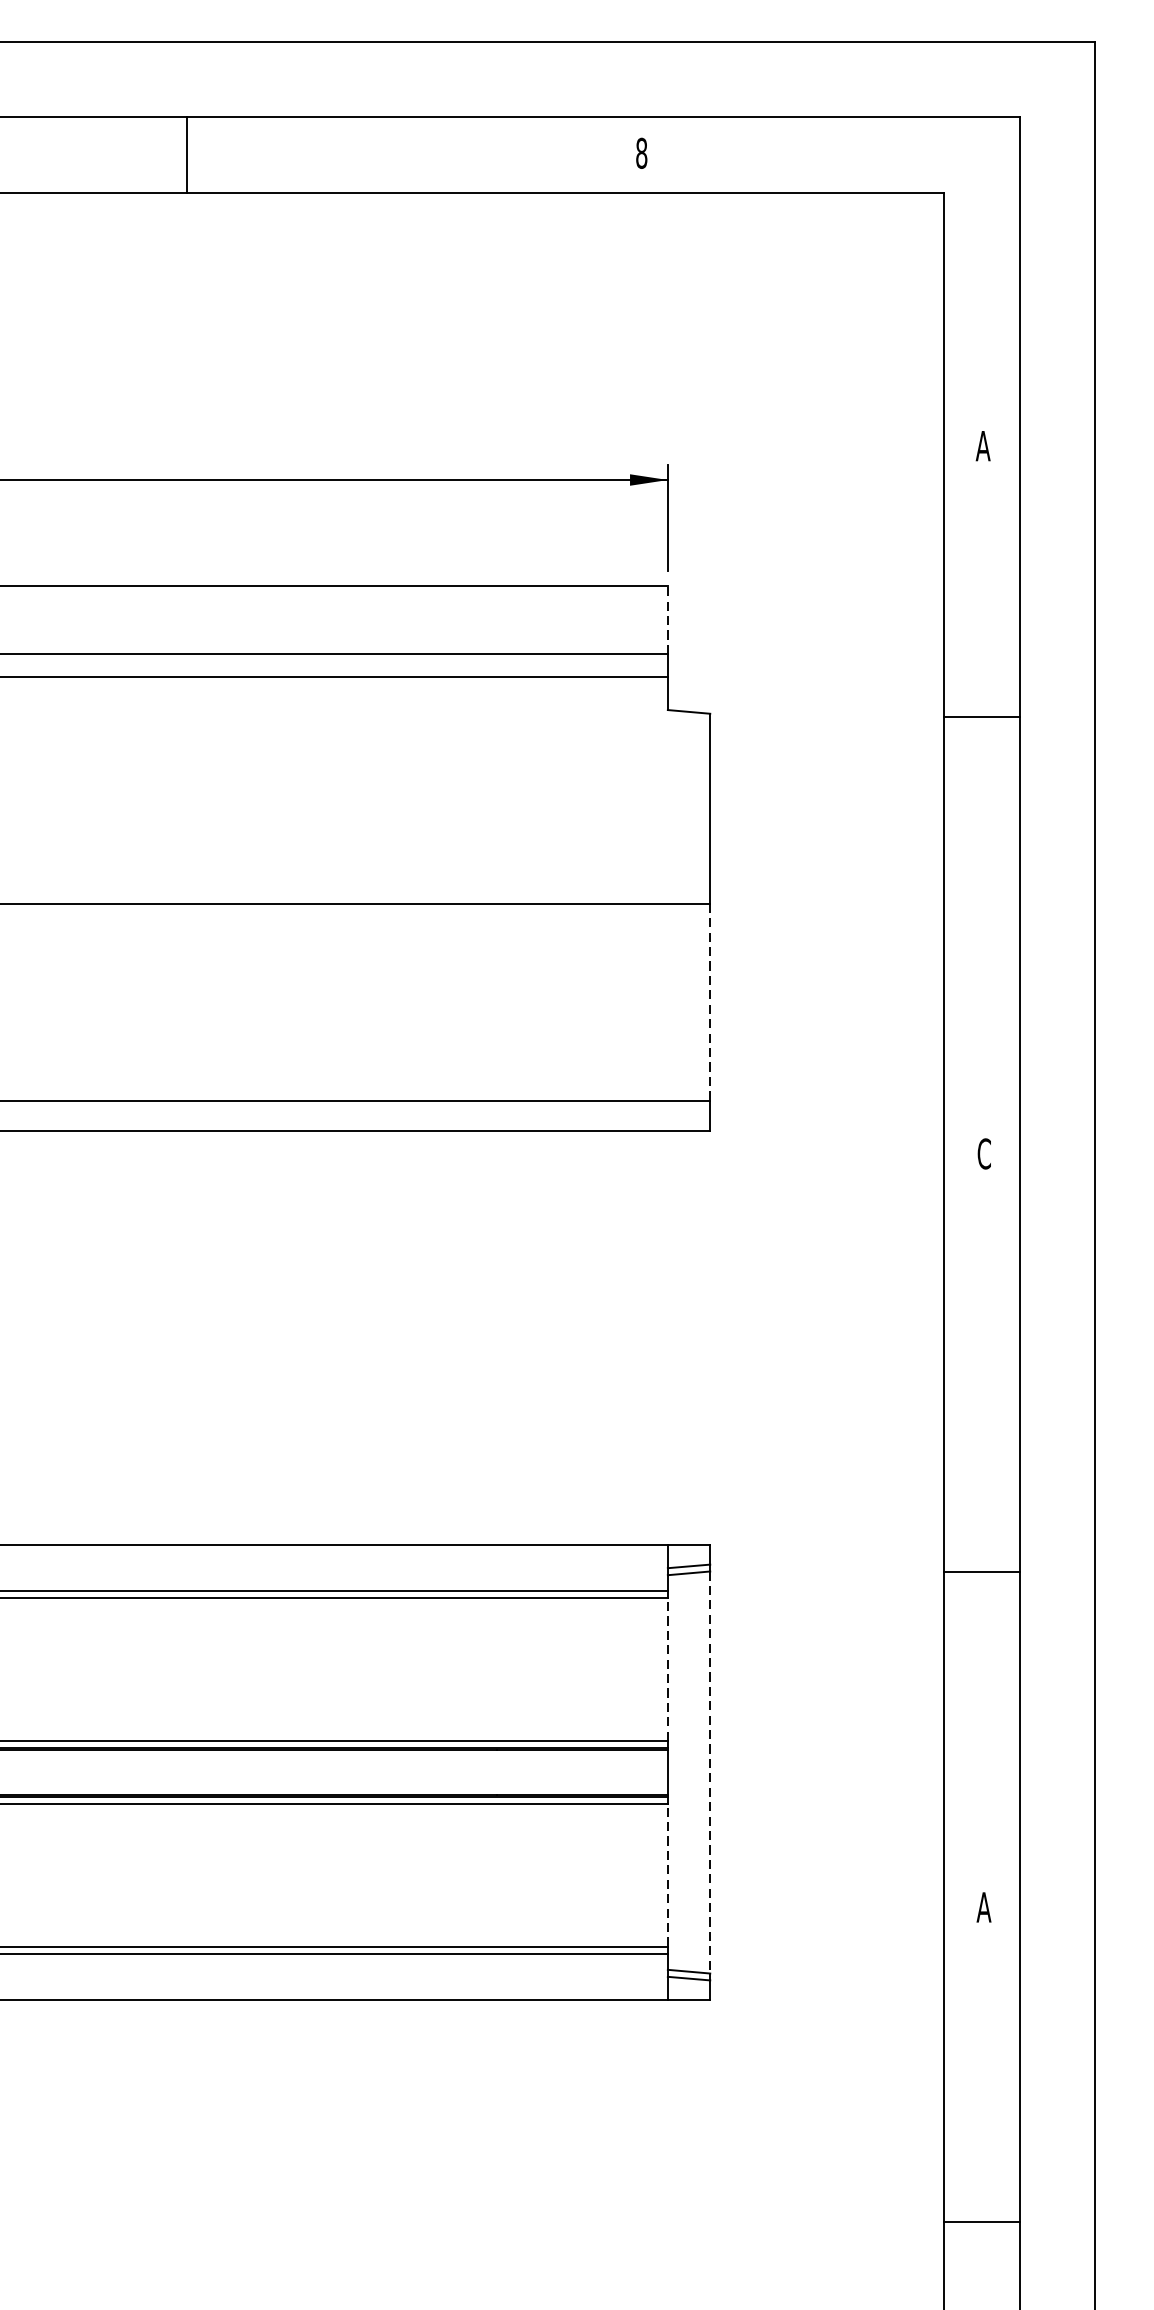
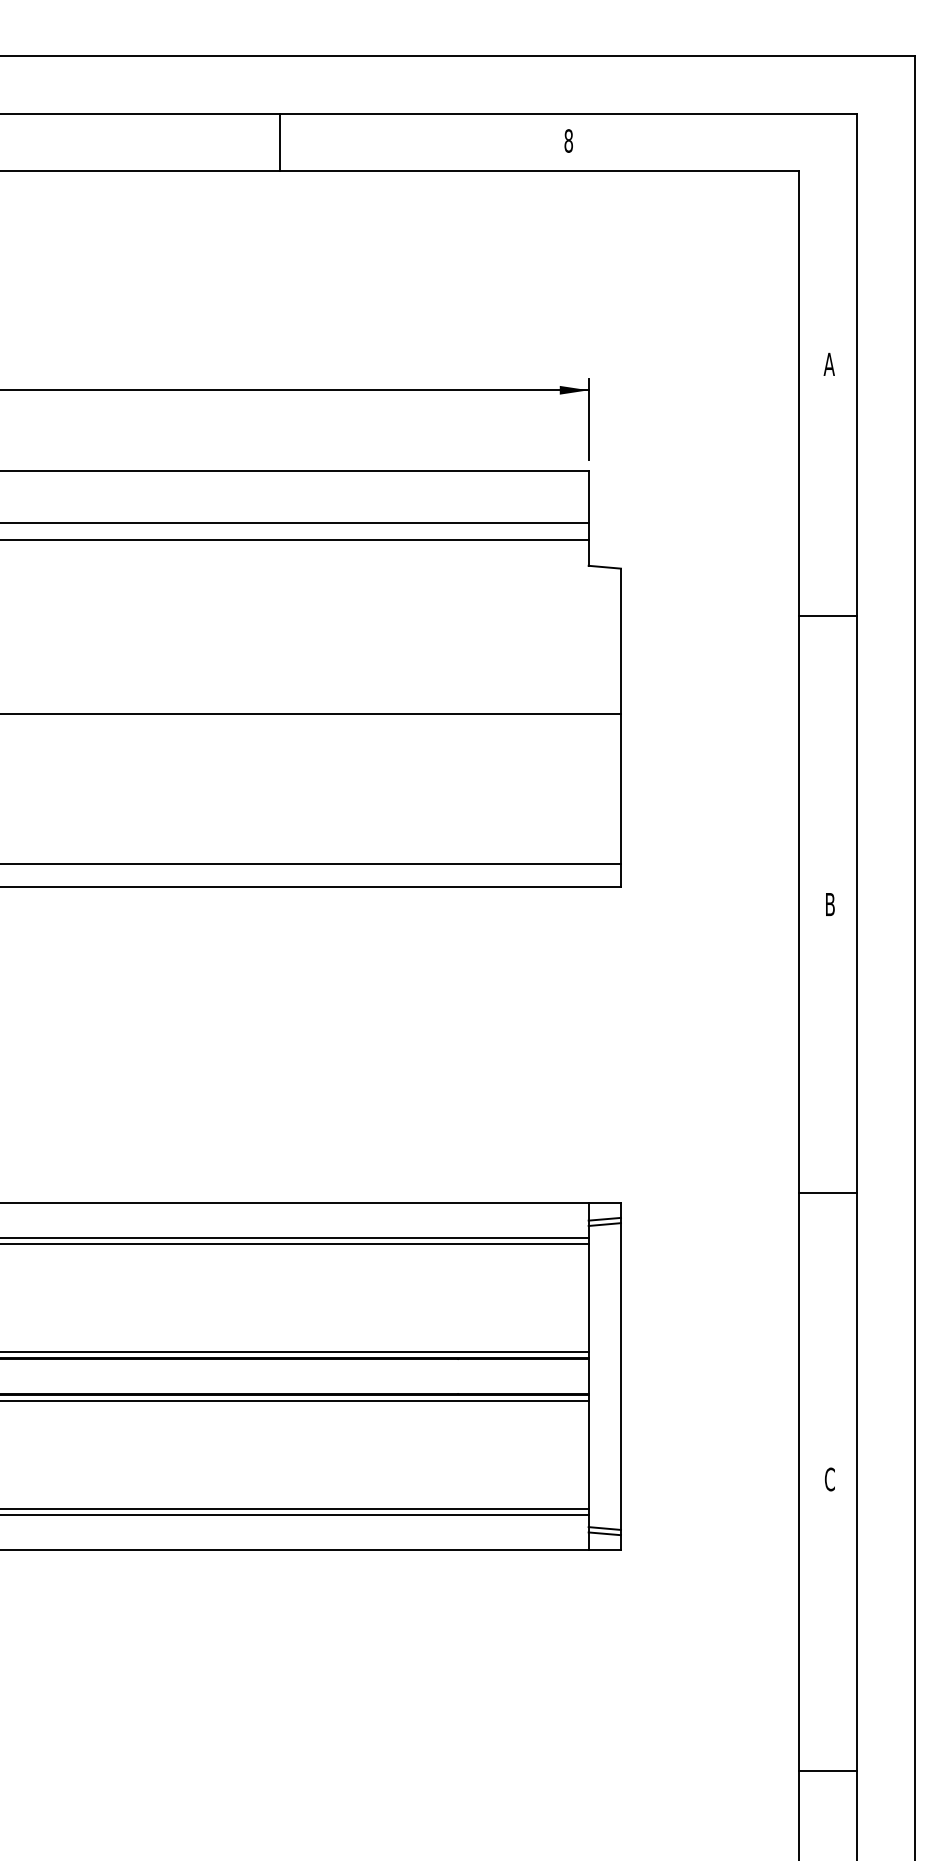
line: (186, 155) -> (279, 142), moved
line: (667, 620) -> (588, 497), dashed -> solid
line: (982, 716) -> (828, 615), moved
line: (710, 1003) -> (621, 789), dashed -> solid
text: (984, 1153) -> (830, 904), C -> B
line: (982, 1571) -> (828, 1193), moved
line: (667, 1668) -> (588, 1297), dashed -> solid
line: (710, 1773) -> (621, 1377), dashed -> solid
line: (667, 1874) -> (588, 1454), dashed -> solid
text: (983, 1907) -> (829, 1479), A -> C
line: (982, 2221) -> (828, 1770), moved

